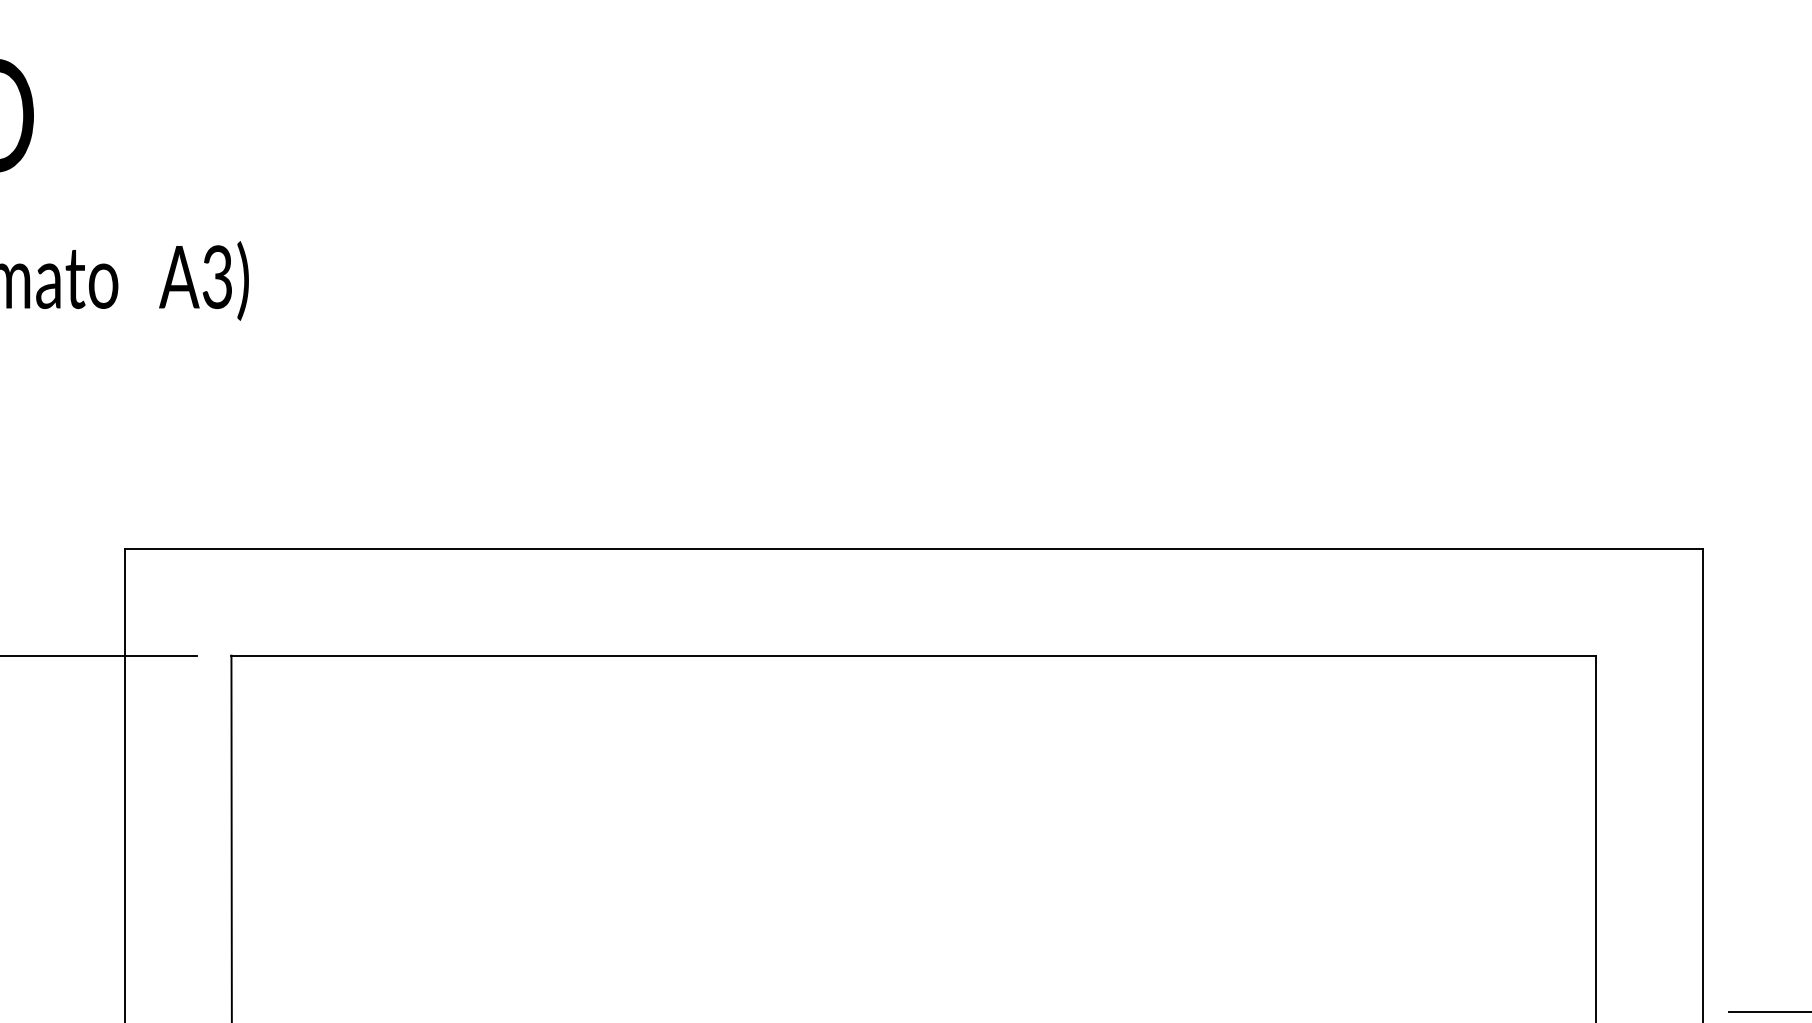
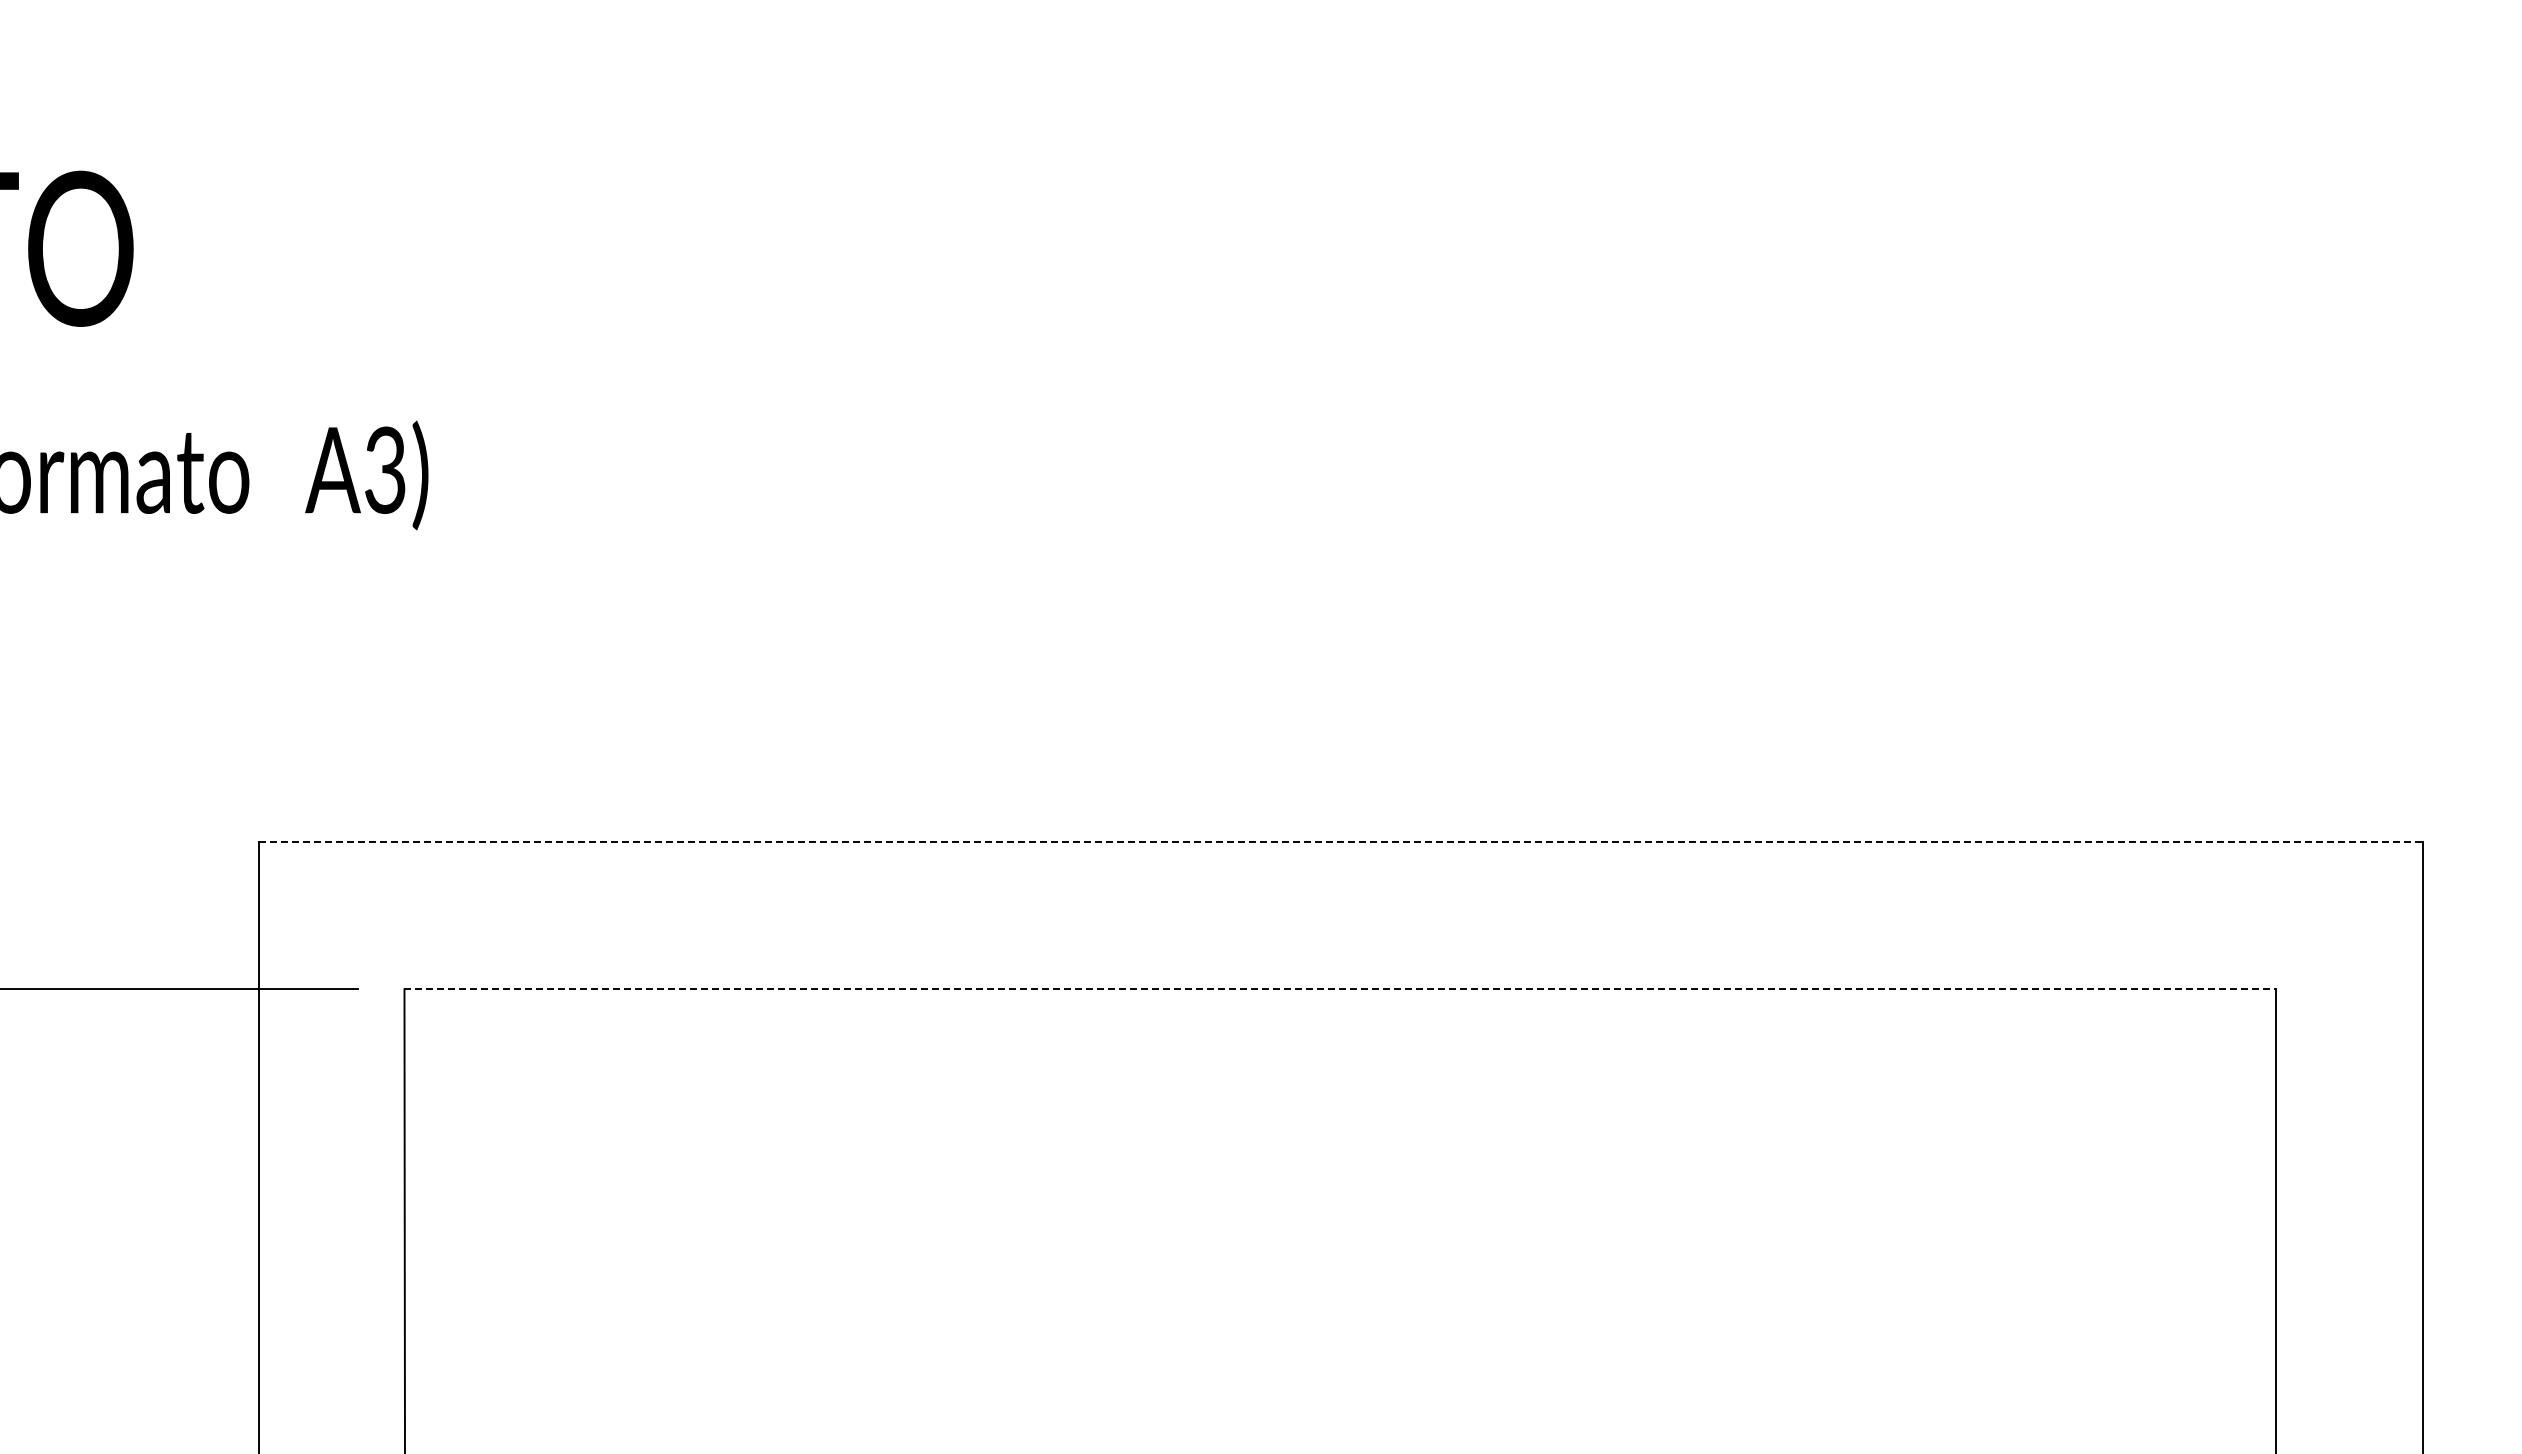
line: (914, 548) -> (1341, 842), solid -> dashed
line: (914, 655) -> (1340, 989), solid -> dashed

